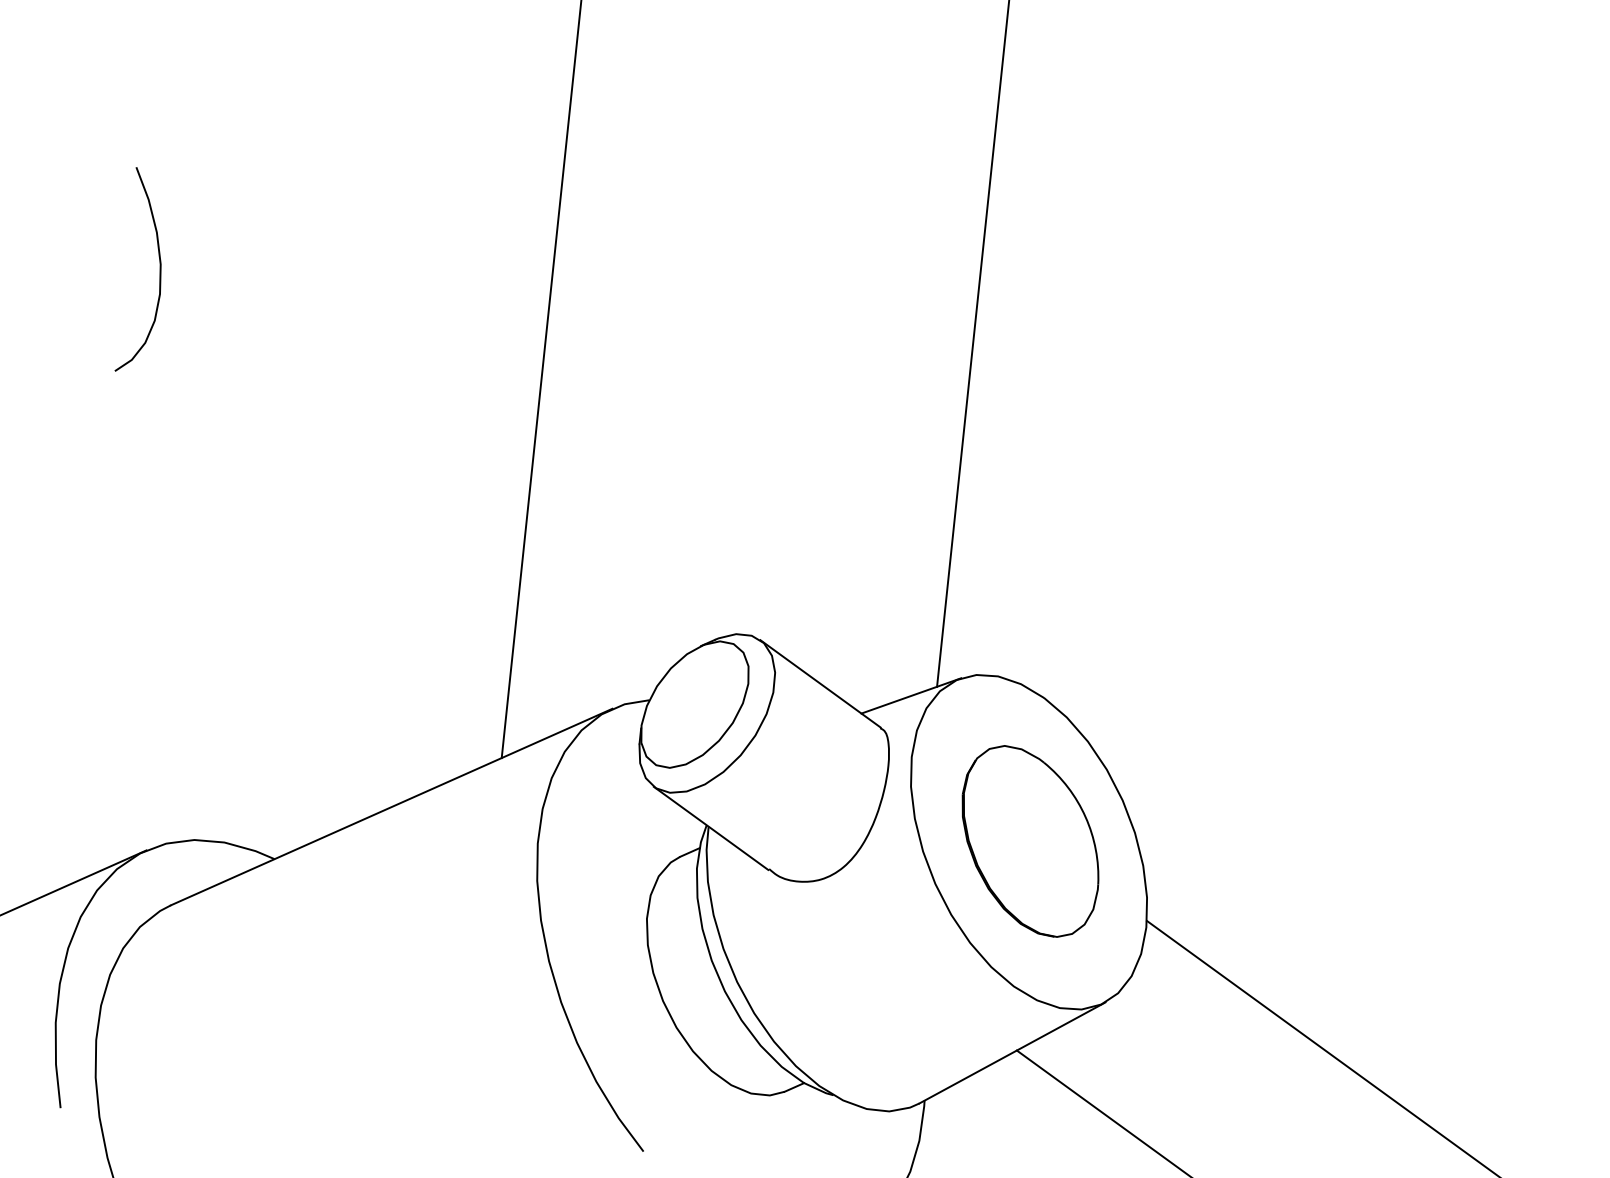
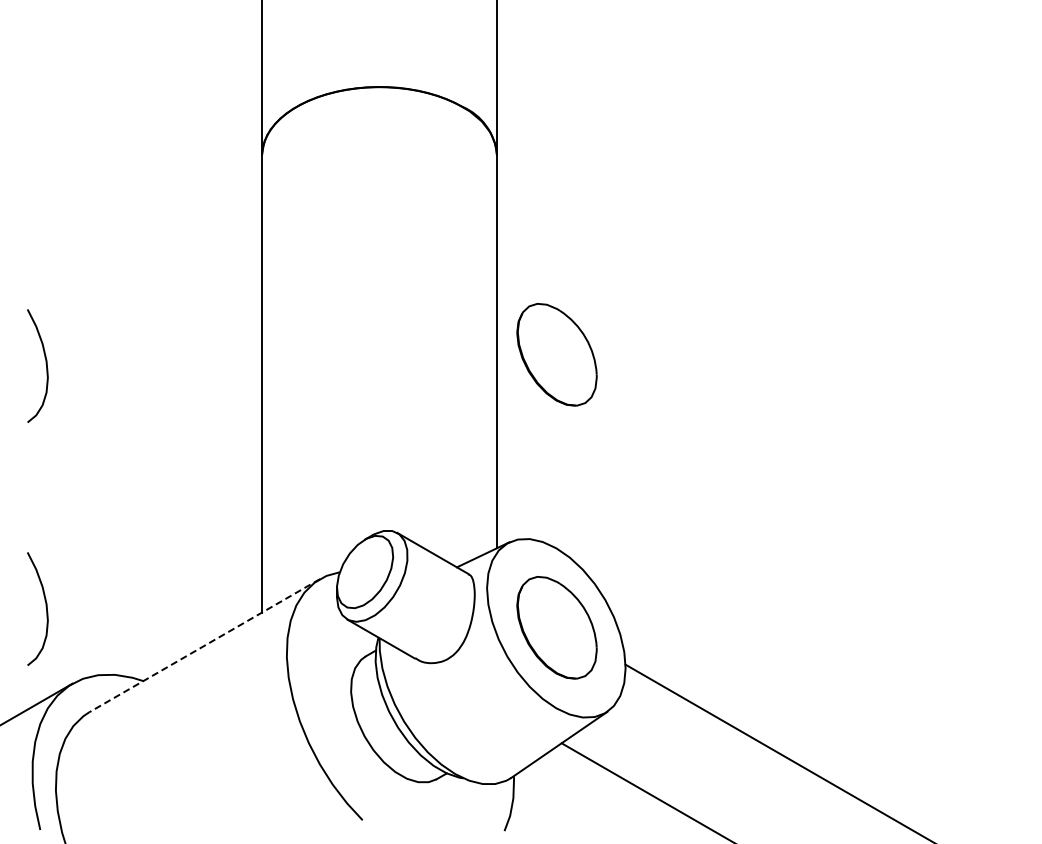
part: (1081, 348) -> (556, 354), added
curve: (112, 707) -> (45, 607), added
line: (391, 806) -> (204, 645), solid -> dashed

